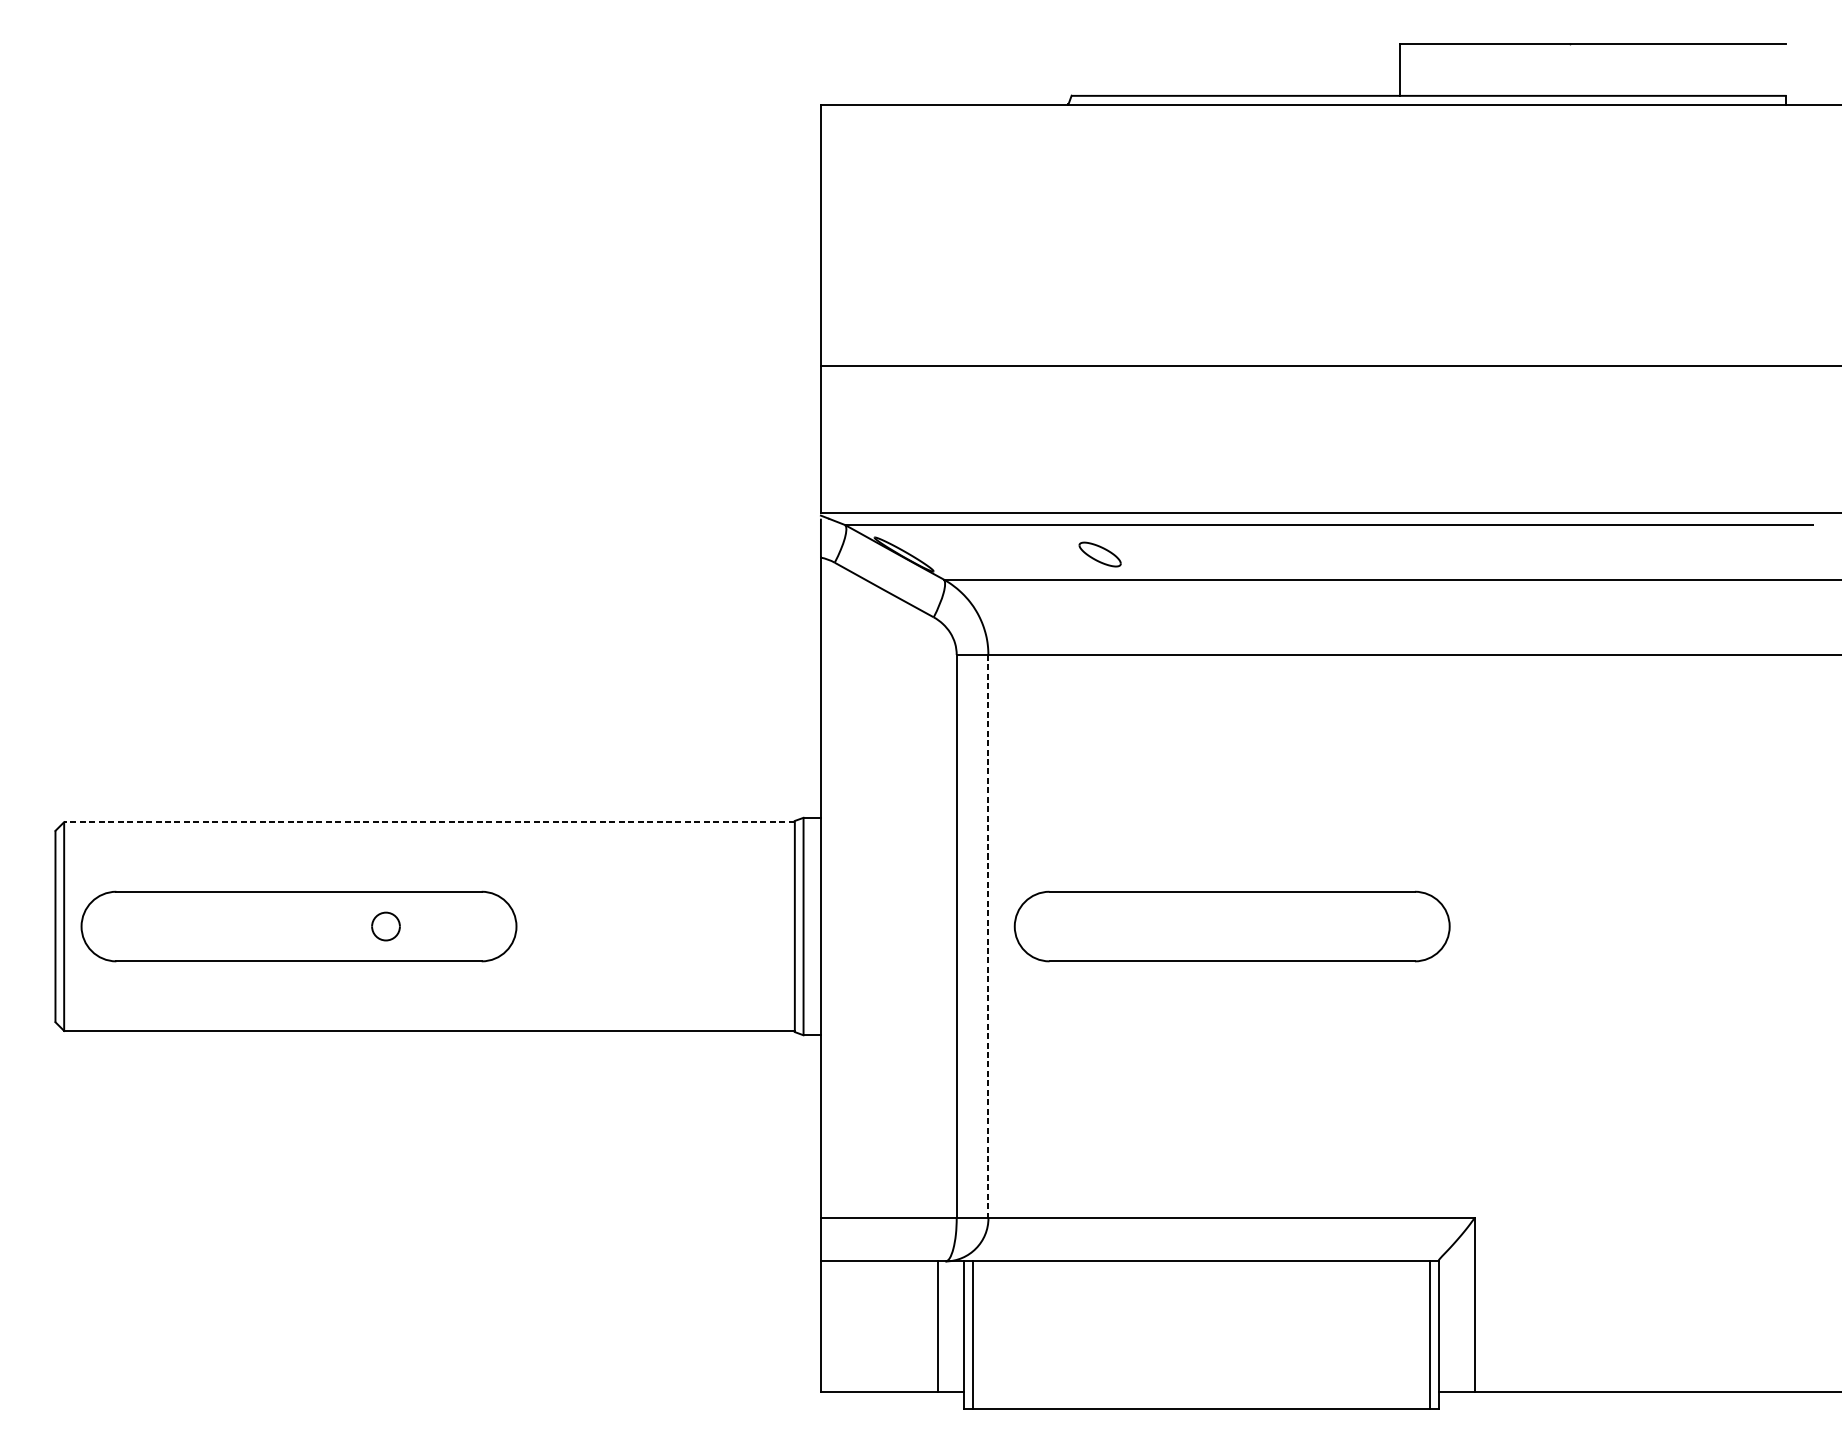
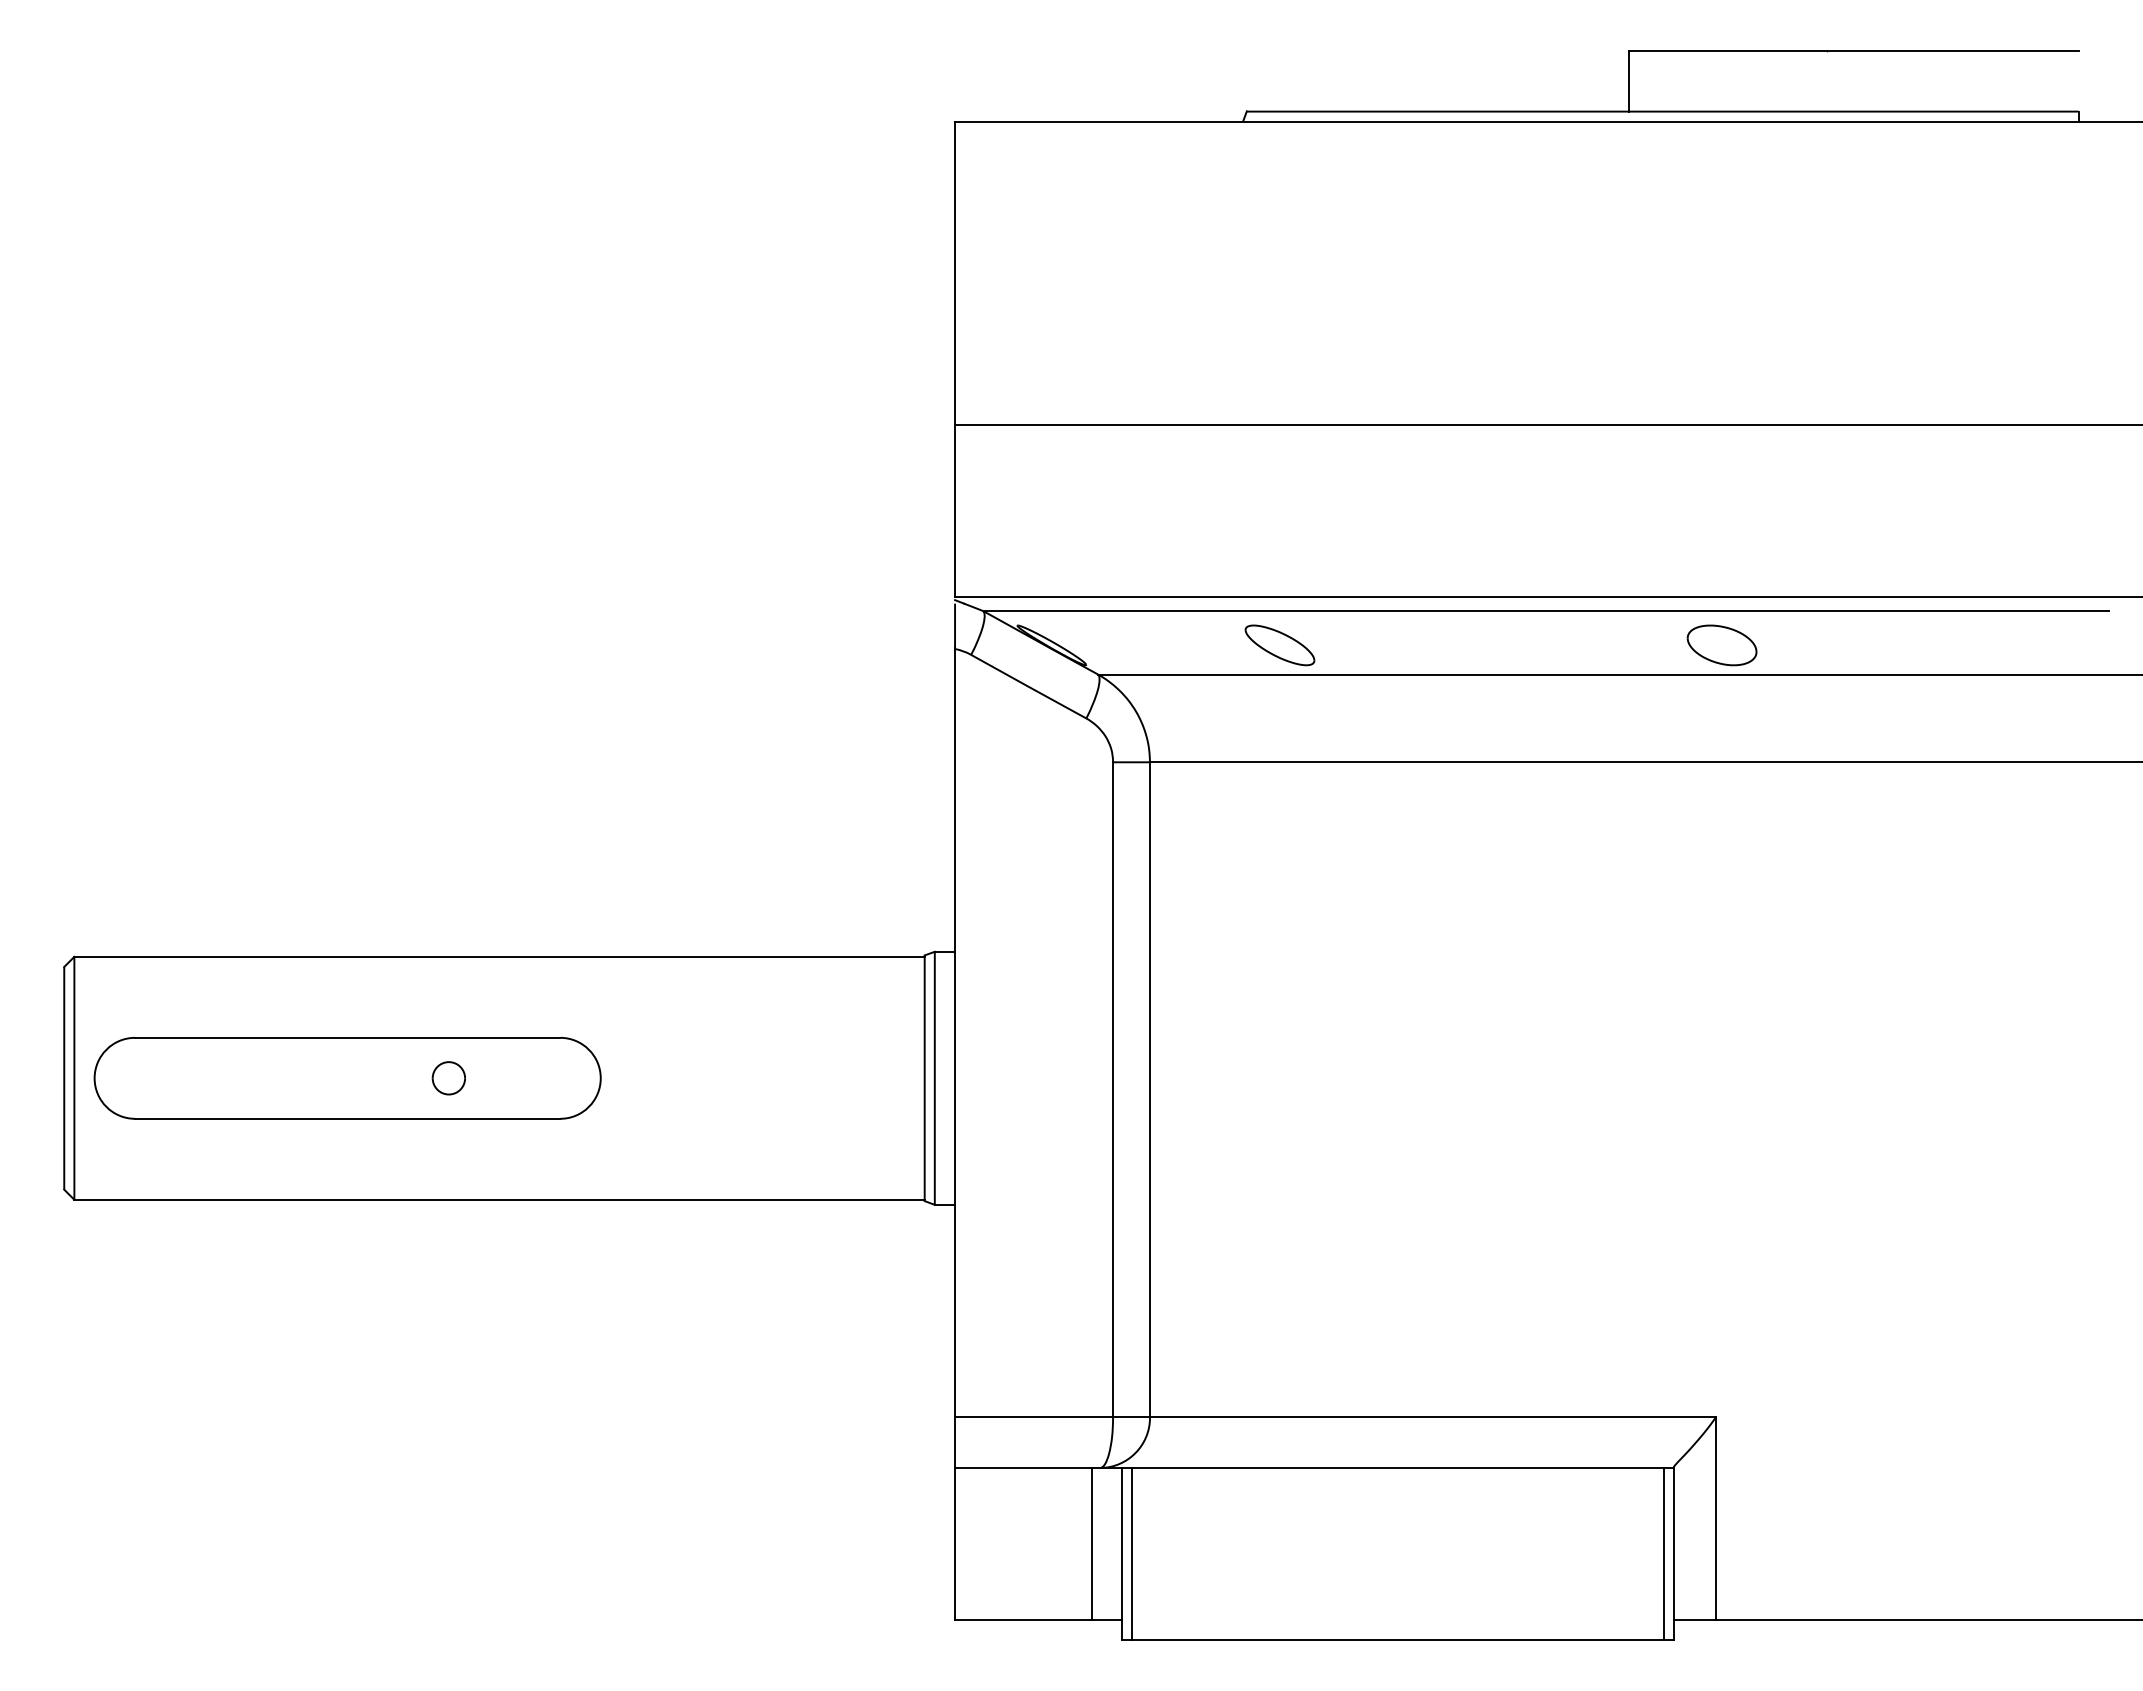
part: (1099, 554) -> (1279, 645), size x1.43
part: (1479, 554) -> (1721, 645), added
line: (429, 821) -> (499, 956), dashed -> solid
part: (1232, 926) -> (1433, 1078), removed
line: (988, 936) -> (1149, 1089), dashed -> solid

